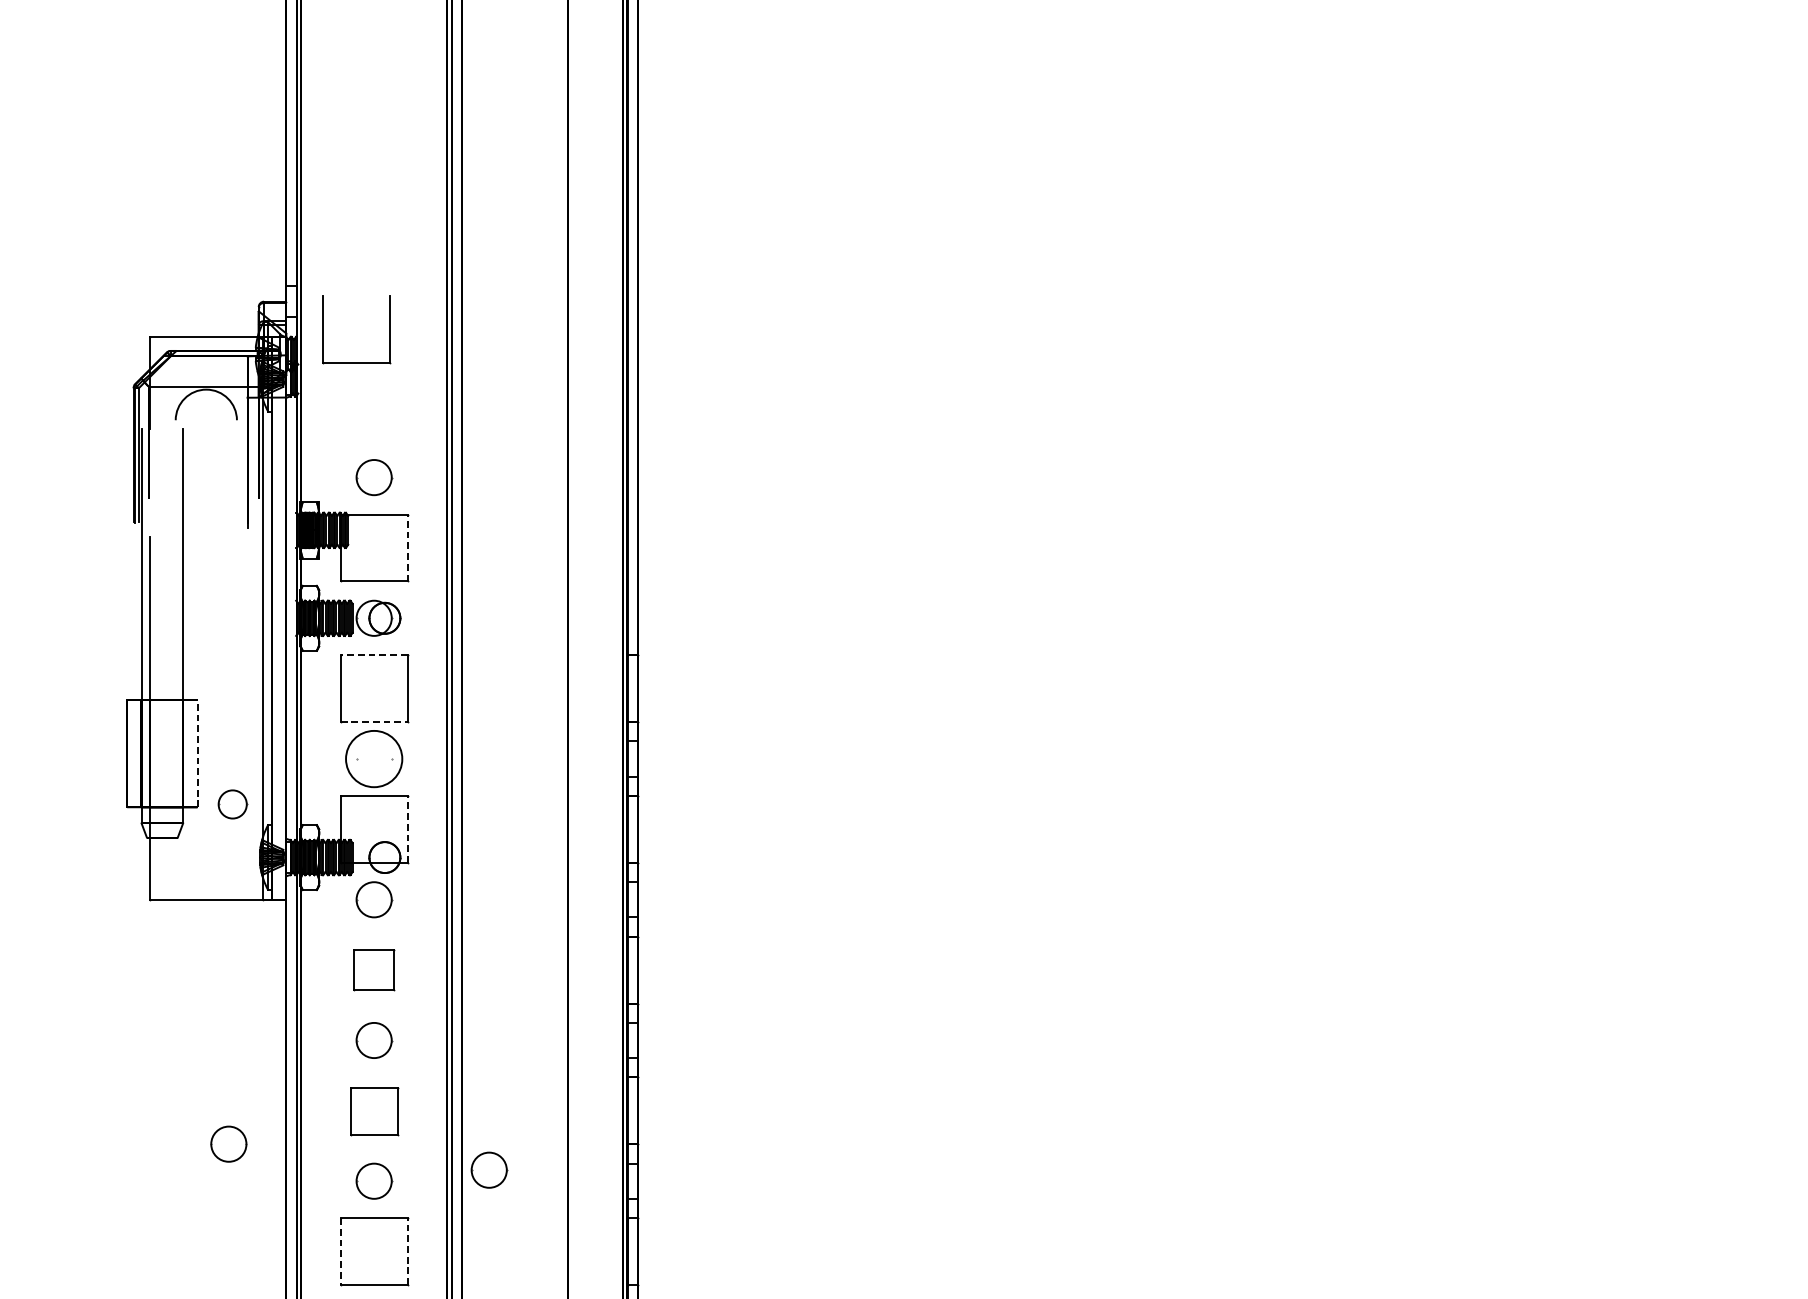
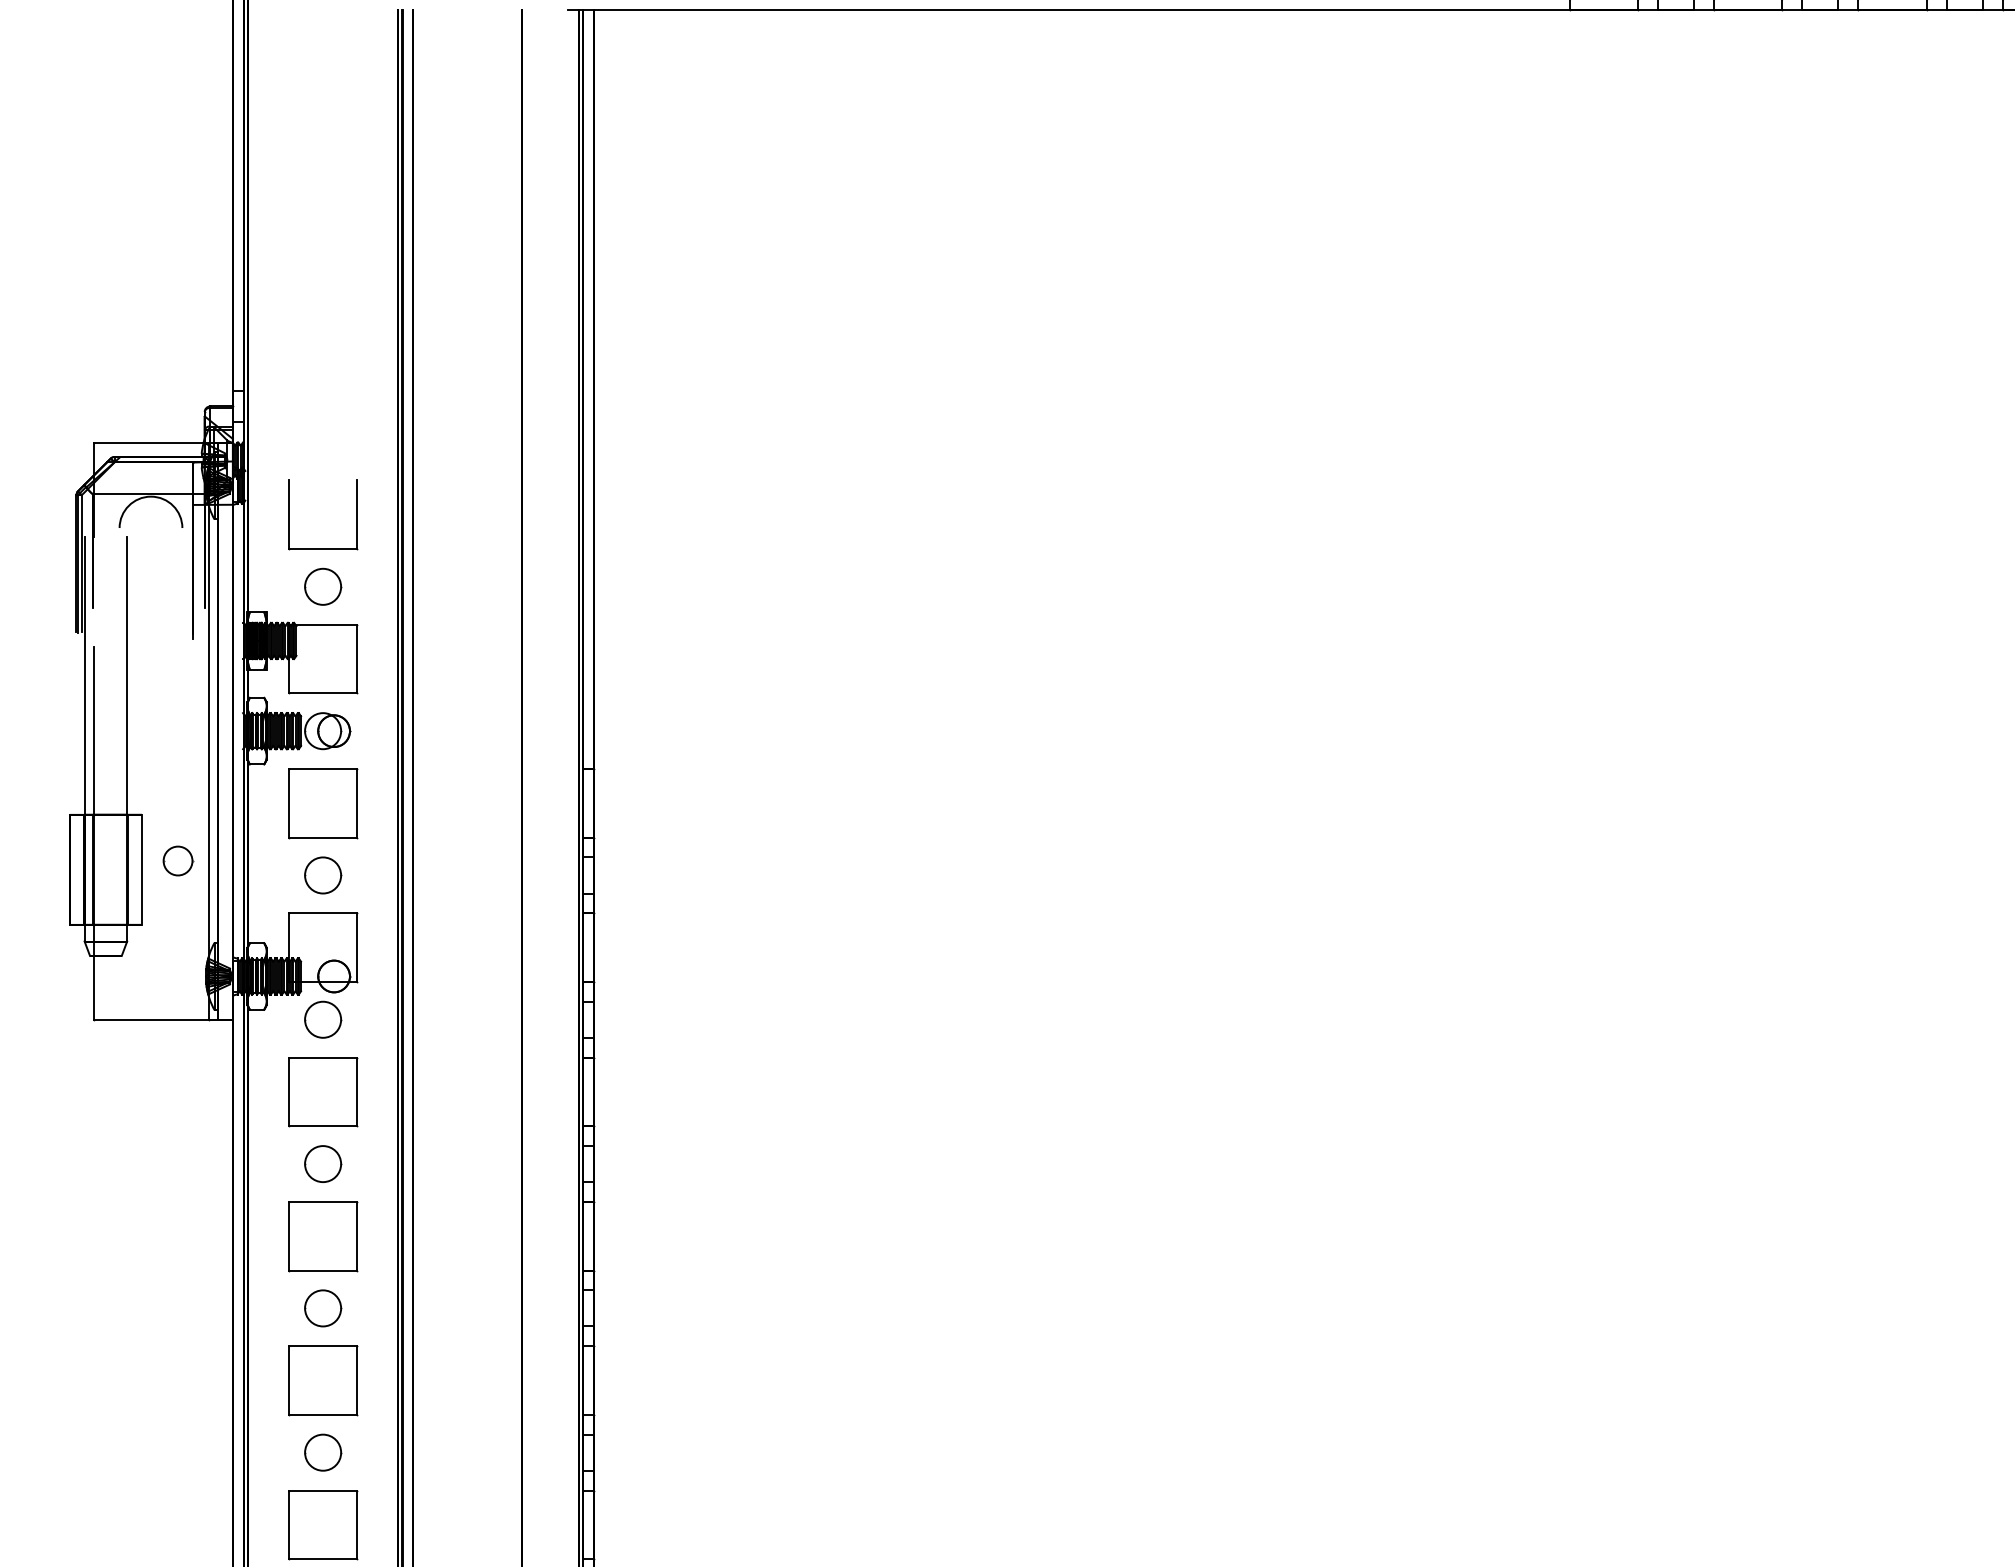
part: (389, 329) -> (356, 514), moved
line: (407, 547) -> (357, 658), dashed -> solid
line: (373, 655) -> (322, 769), dashed -> solid
line: (374, 722) -> (323, 837), dashed -> solid
line: (197, 753) -> (141, 869), dashed -> solid
circle: (374, 759) -> (323, 875), size x0.62
part: (233, 803) -> (178, 860), moved
line: (407, 829) -> (357, 947), dashed -> solid
part: (374, 970) -> (323, 1092), size x1.67
part: (374, 1111) -> (323, 1236), size x1.43
circle: (229, 1144) -> (174, 1270), removed
circle: (489, 1169) -> (441, 1296), removed
line: (407, 1251) -> (357, 1380), dashed -> solid
line: (340, 1252) -> (288, 1381), dashed -> solid

